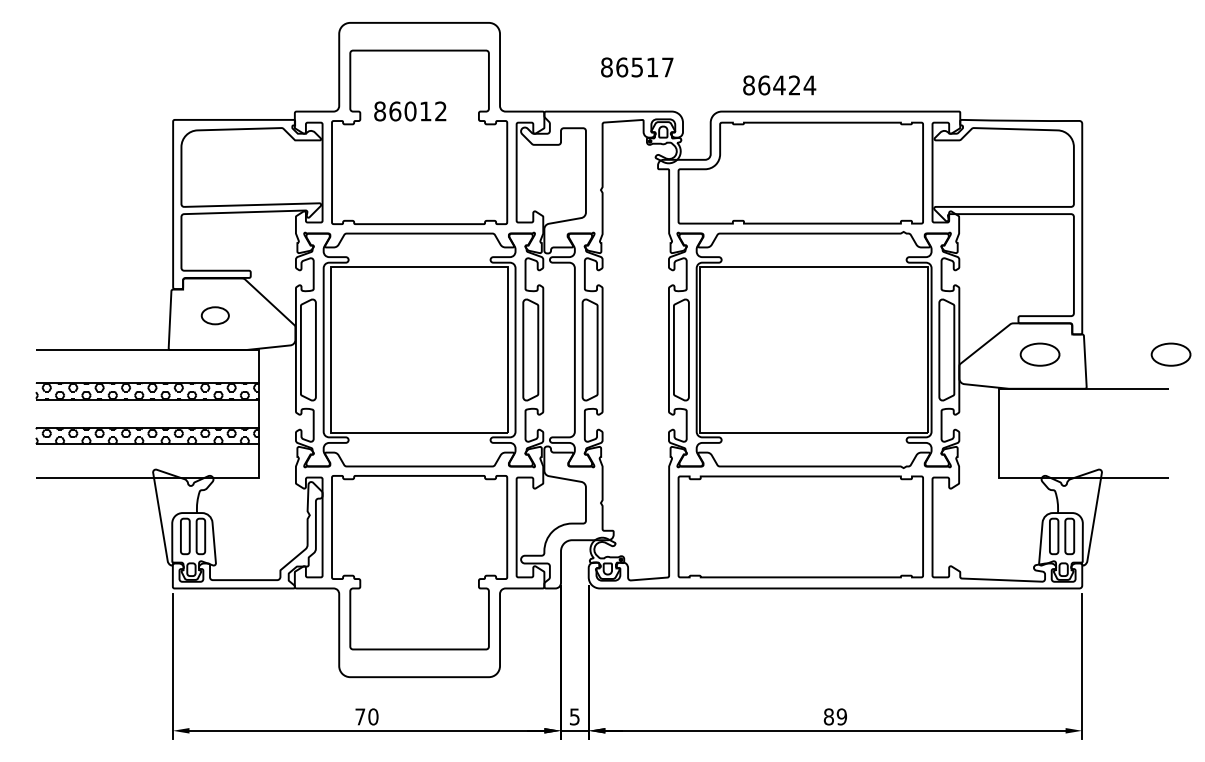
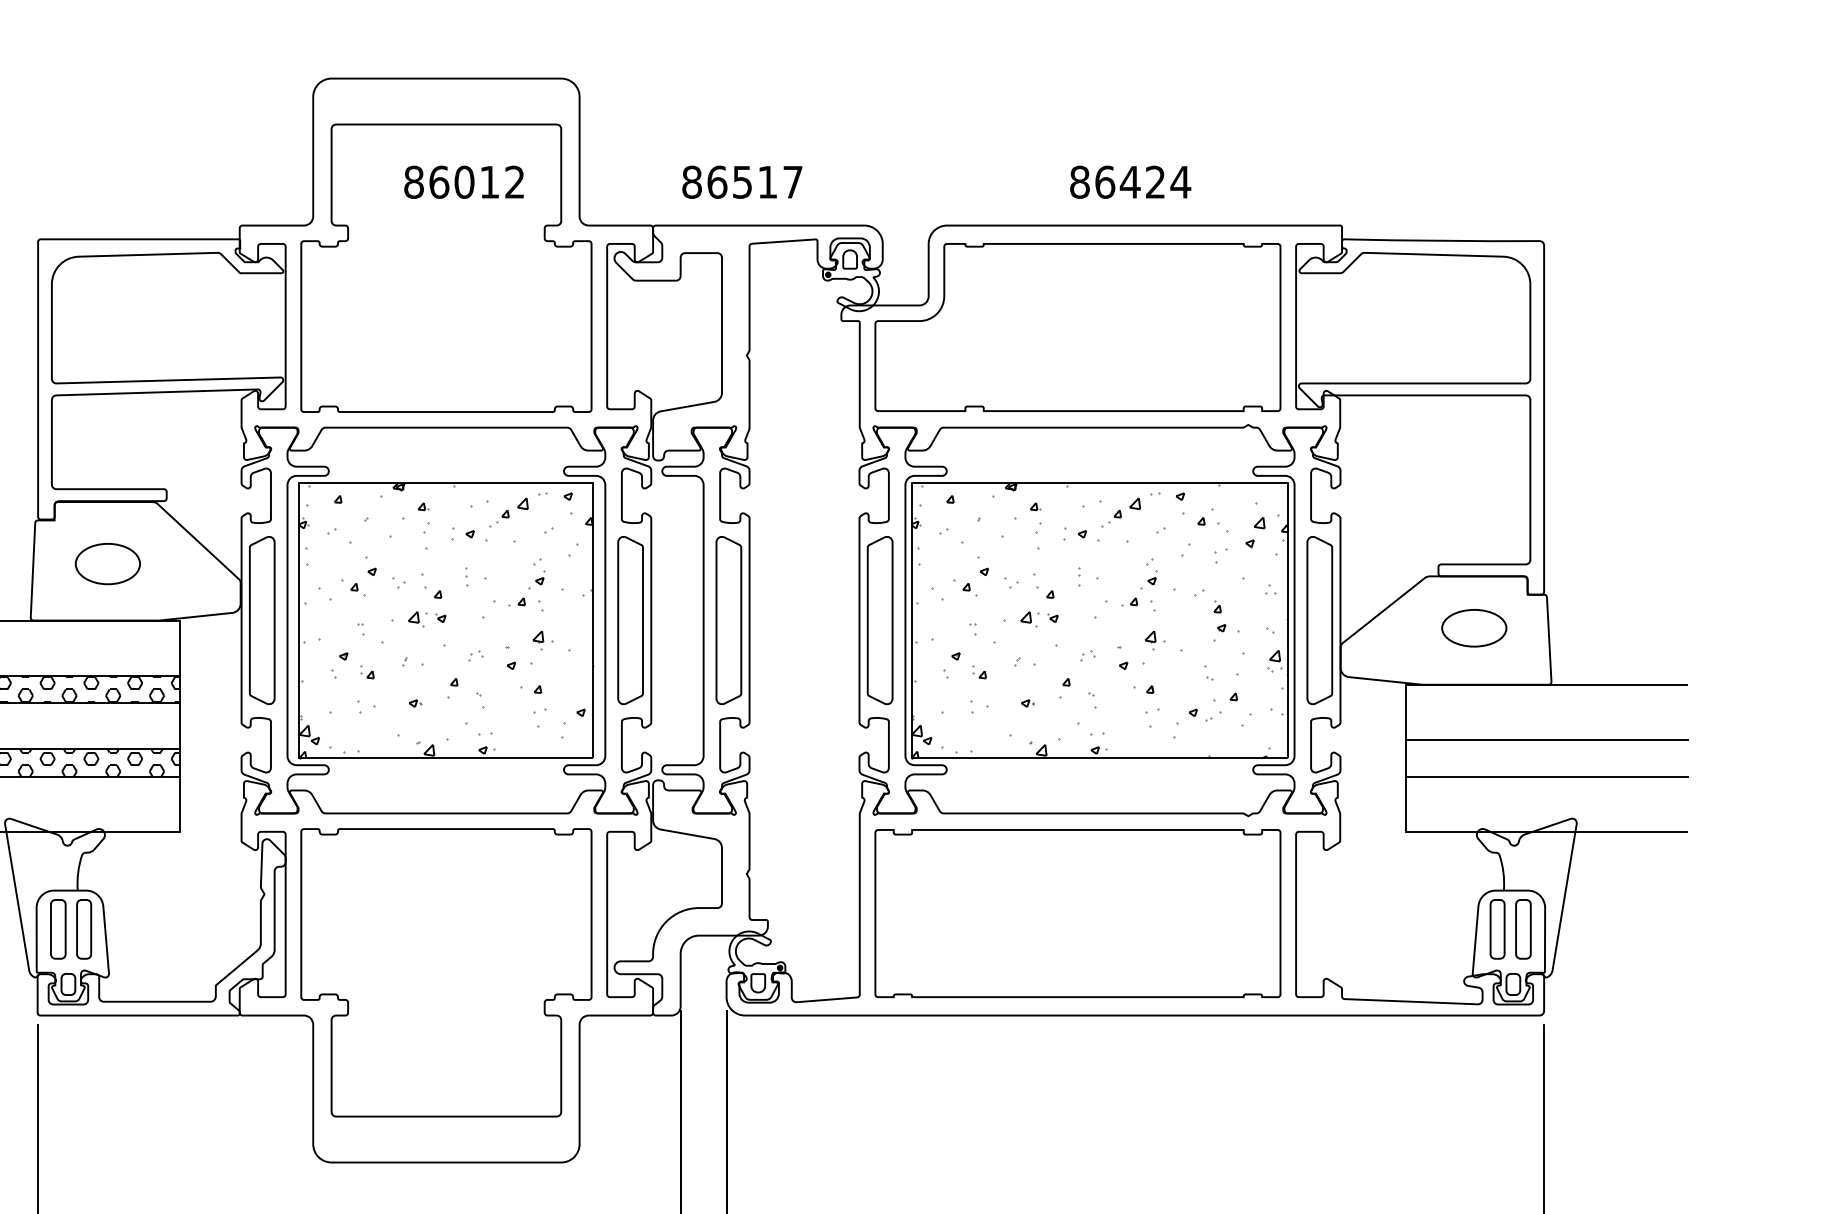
text: (637, 67) -> (742, 182), moved
text: (779, 85) -> (1130, 182), moved
text: (410, 111) -> (464, 182), moved
part: (215, 315) -> (108, 563), size x1.43
hatch: (419, 349) -> (446, 619), added
hatch: (813, 349) -> (1098, 619), added
part: (1170, 354) -> (1690, 627), removed
line: (1083, 422) -> (1546, 740), added
line: (1083, 444) -> (1546, 777), added

